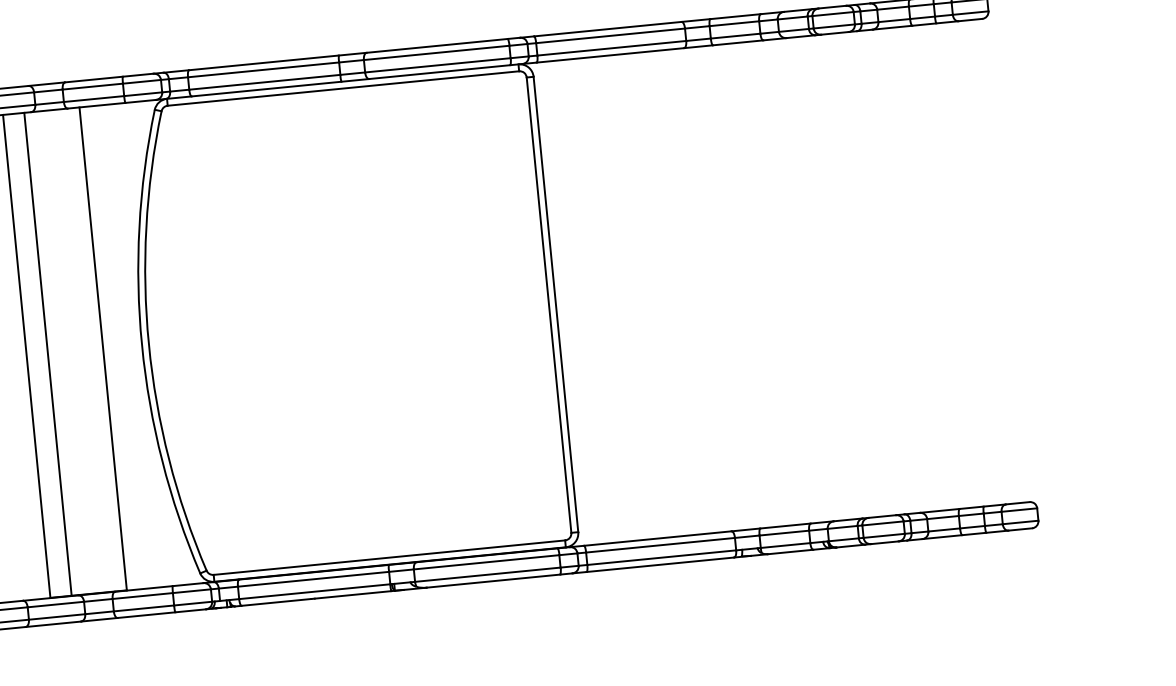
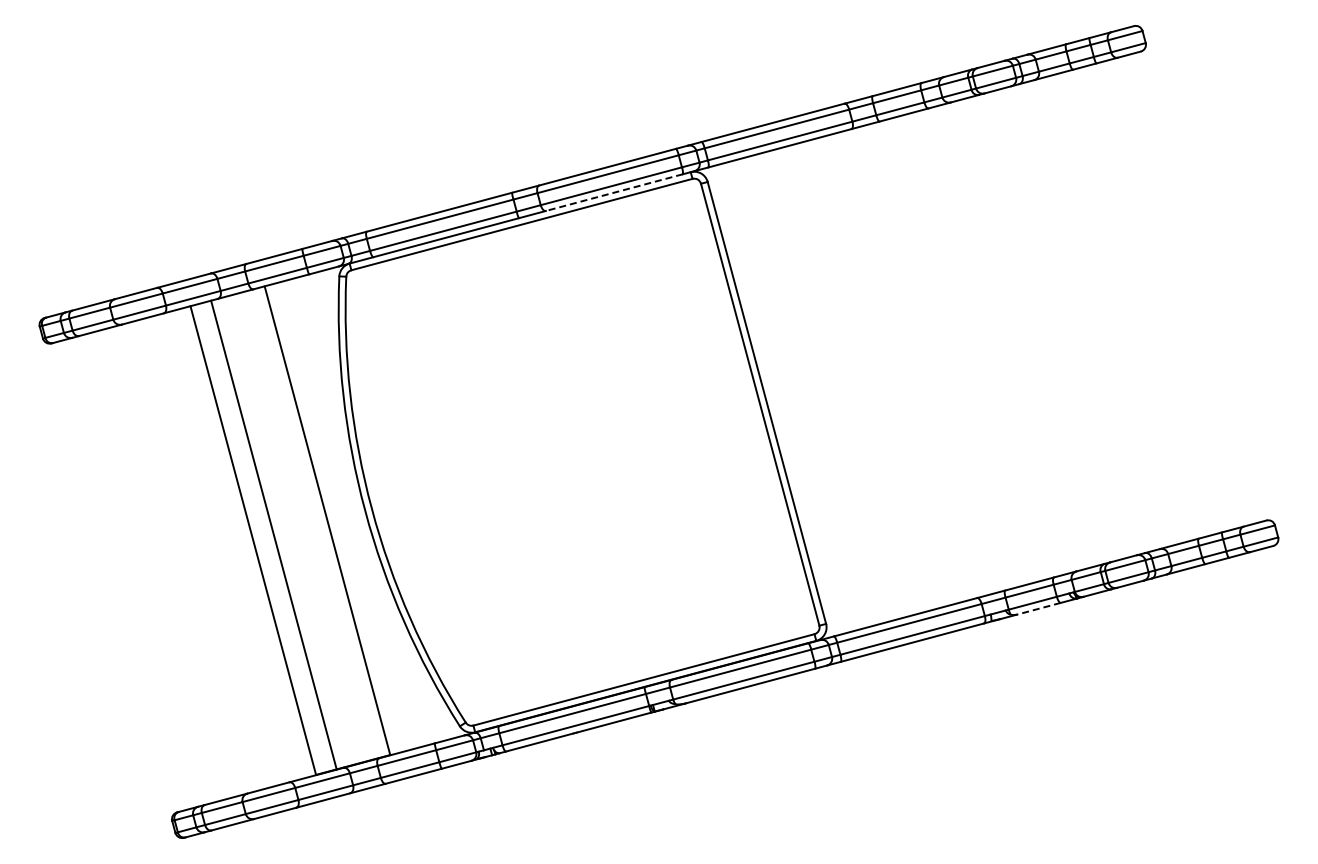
line: (439, 71) -> (614, 192), solid -> dashed
line: (790, 551) -> (1038, 608), solid -> dashed

